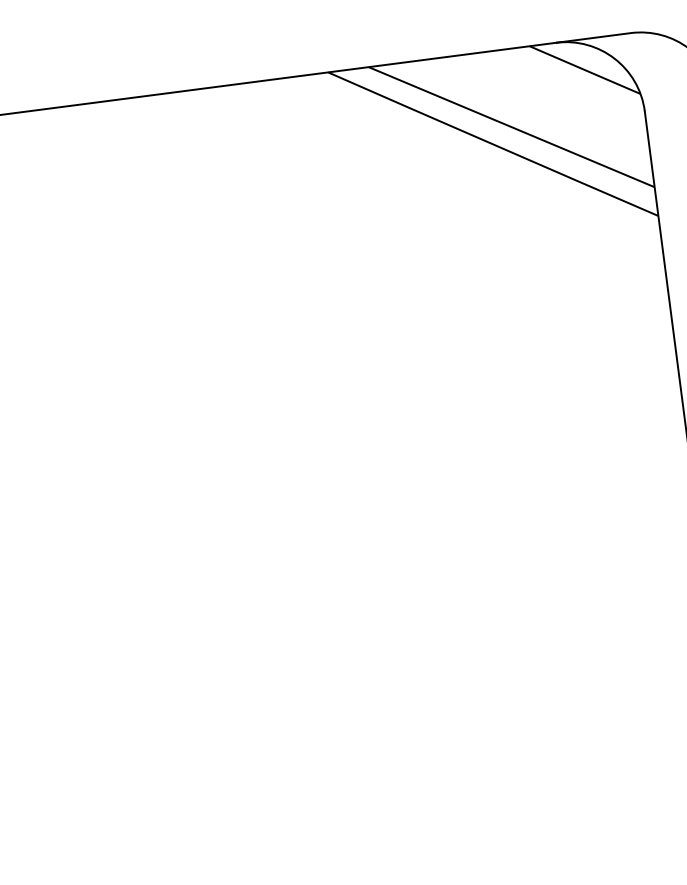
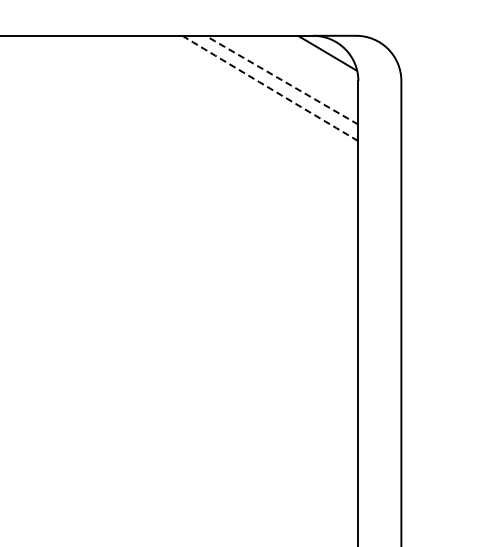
line: (512, 127) -> (282, 80), solid -> dashed
line: (493, 144) -> (270, 88), solid -> dashed

